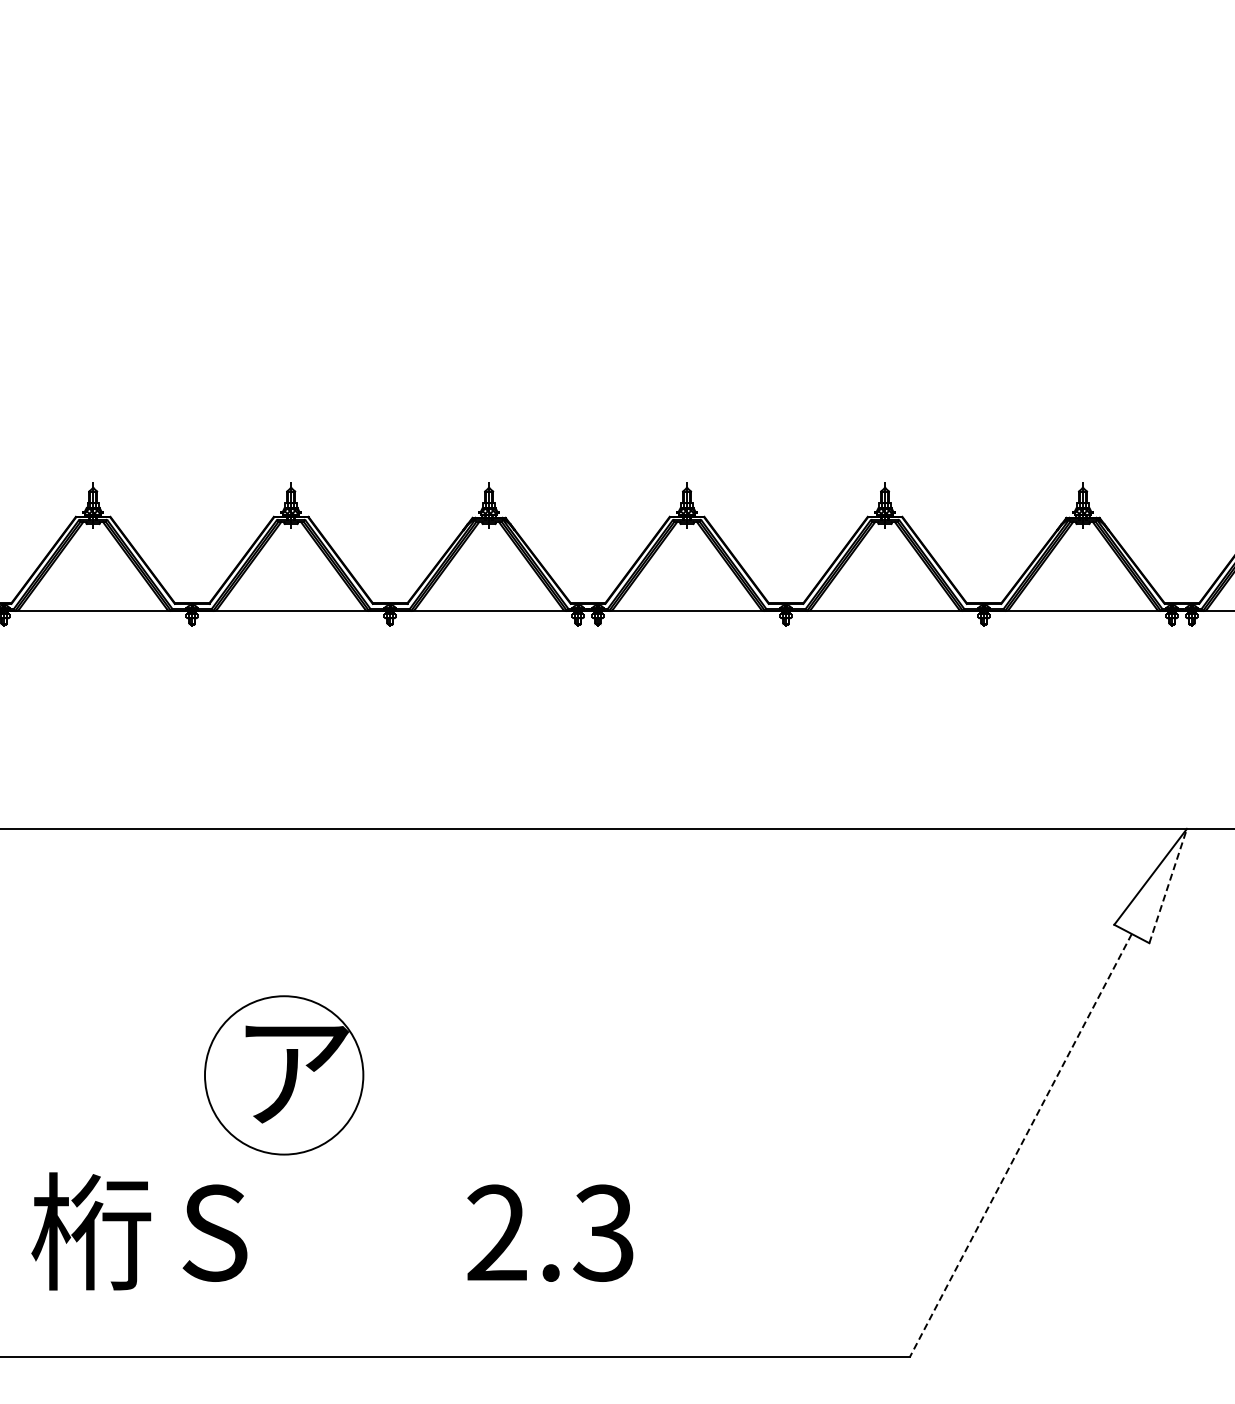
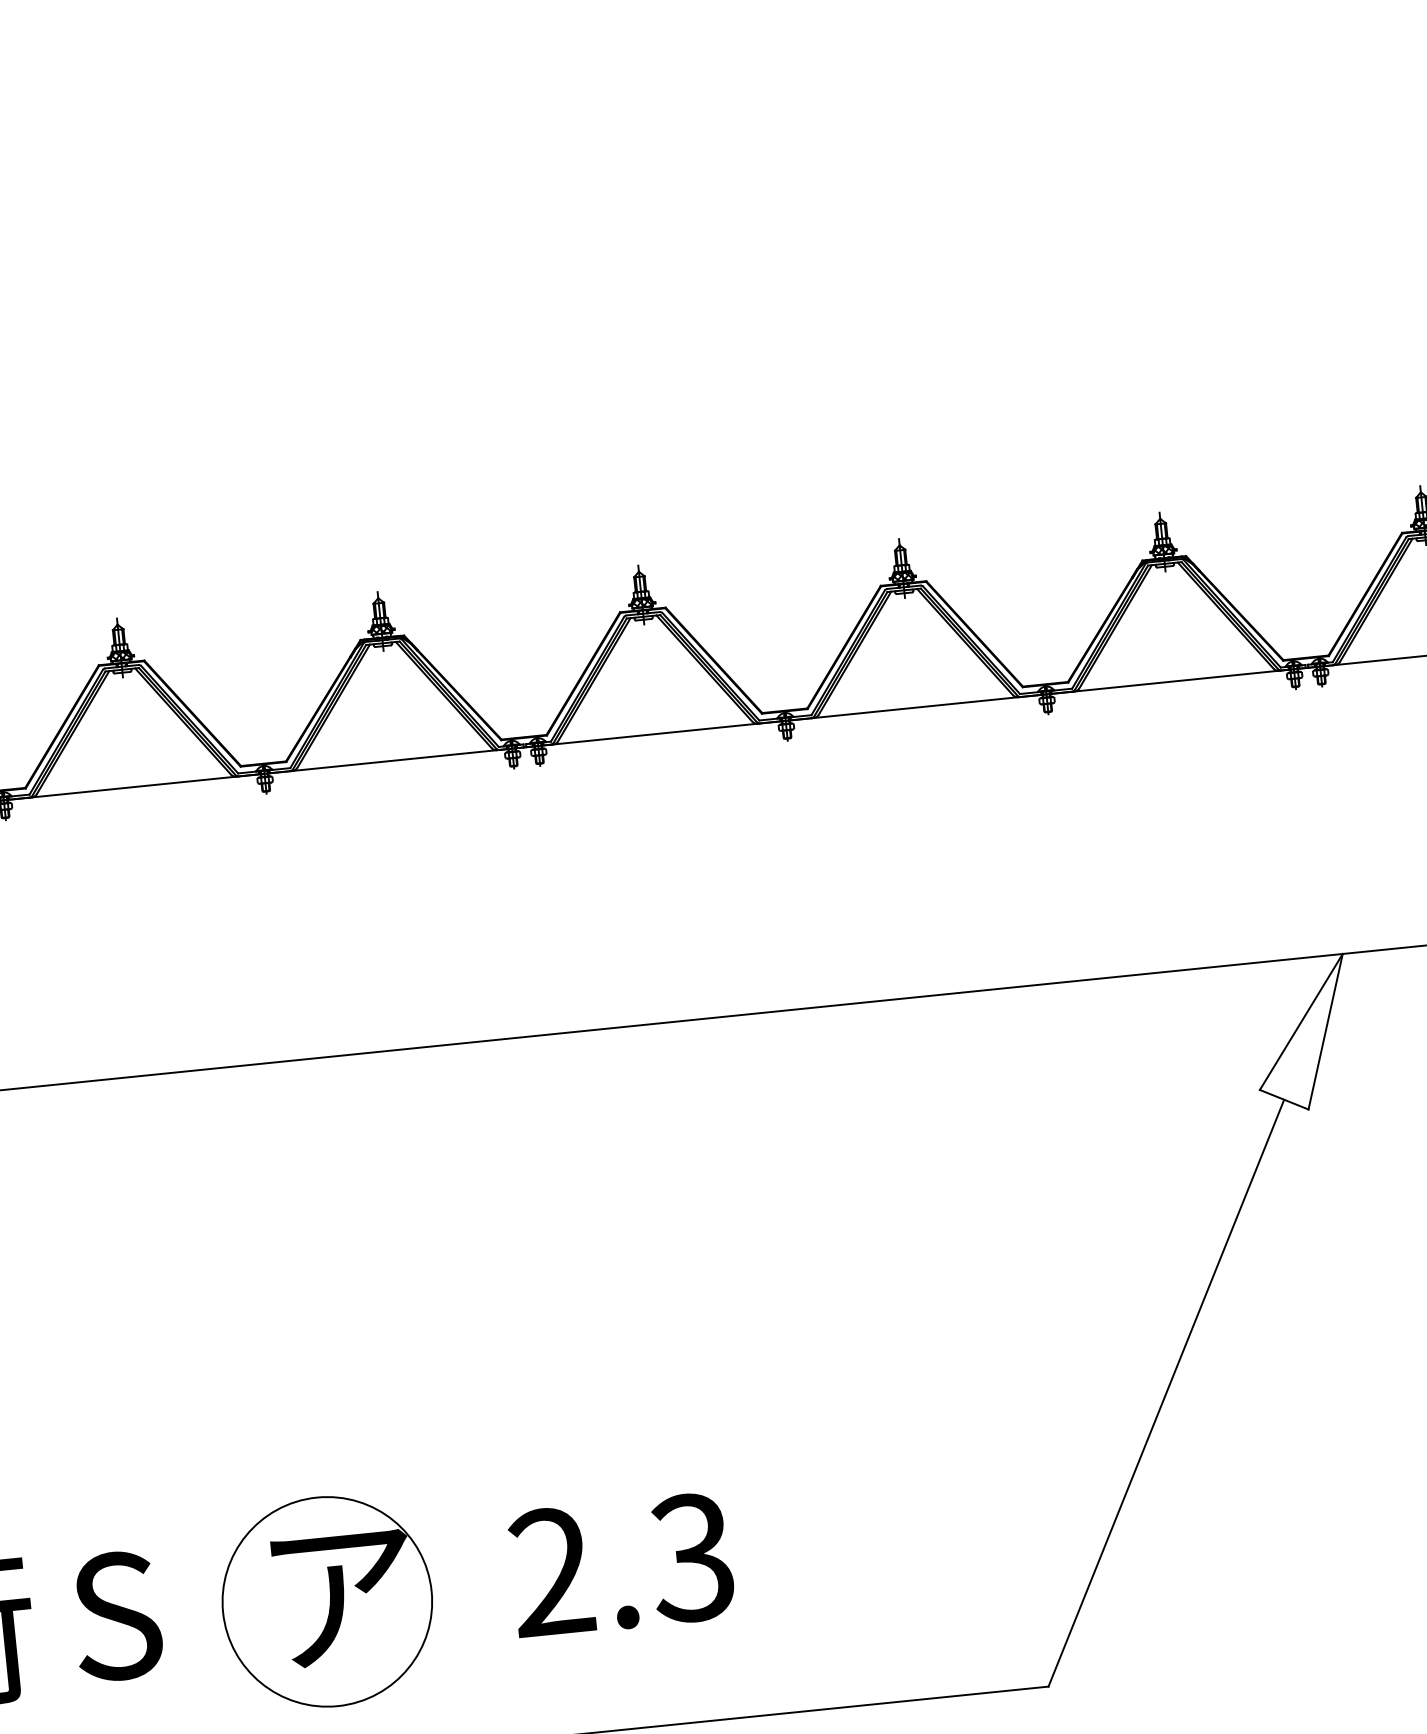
line: (1168, 885) -> (1325, 1030), dashed -> solid
part: (284, 1075) -> (327, 1601), moved
line: (1020, 1145) -> (1165, 1393), dashed -> solid
text: (550, 1232) -> (621, 1564), moved

